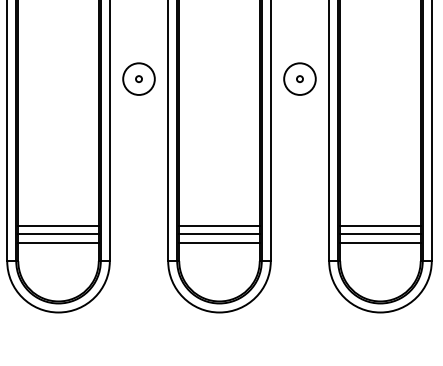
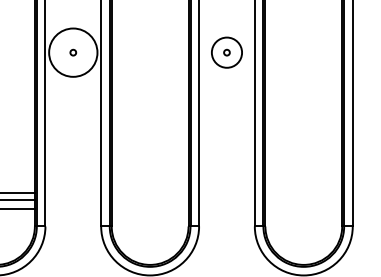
circle: (138, 78) -> (72, 52), size x1.6
line: (219, 225) -> (150, 192), removed
line: (380, 225) -> (303, 192), removed
line: (219, 233) -> (150, 200), removed
line: (380, 233) -> (303, 200), removed
line: (219, 242) -> (150, 208), removed
line: (380, 242) -> (303, 208), removed

